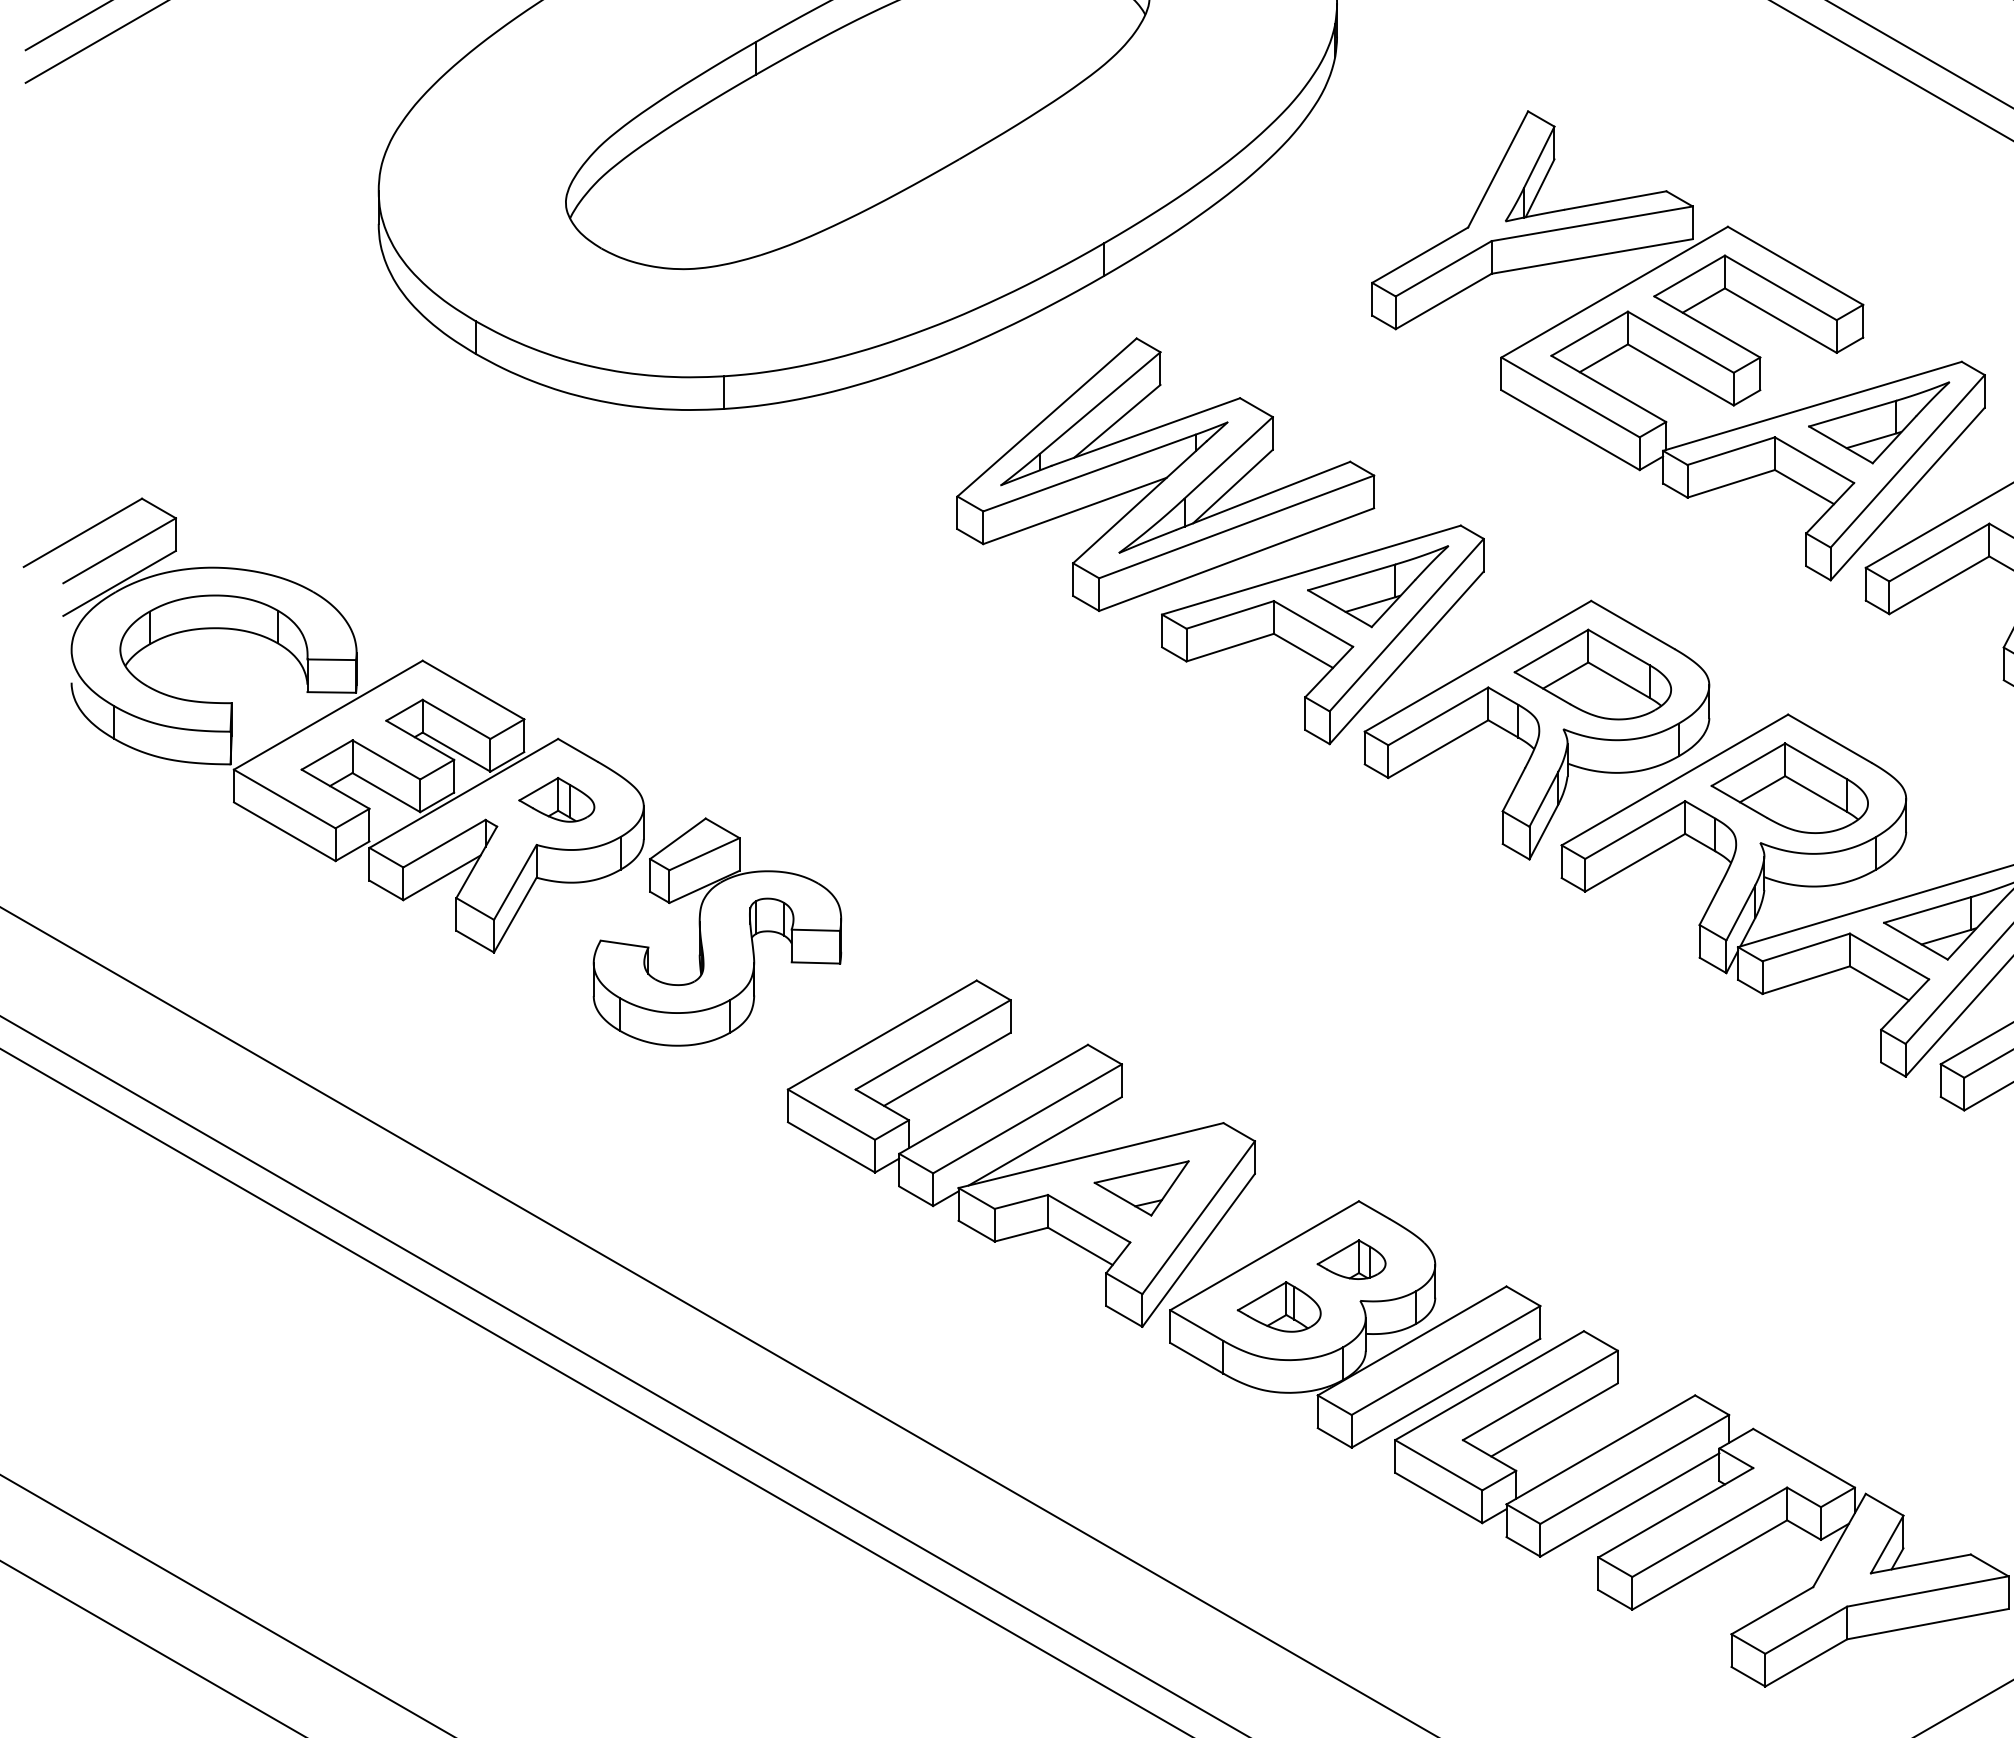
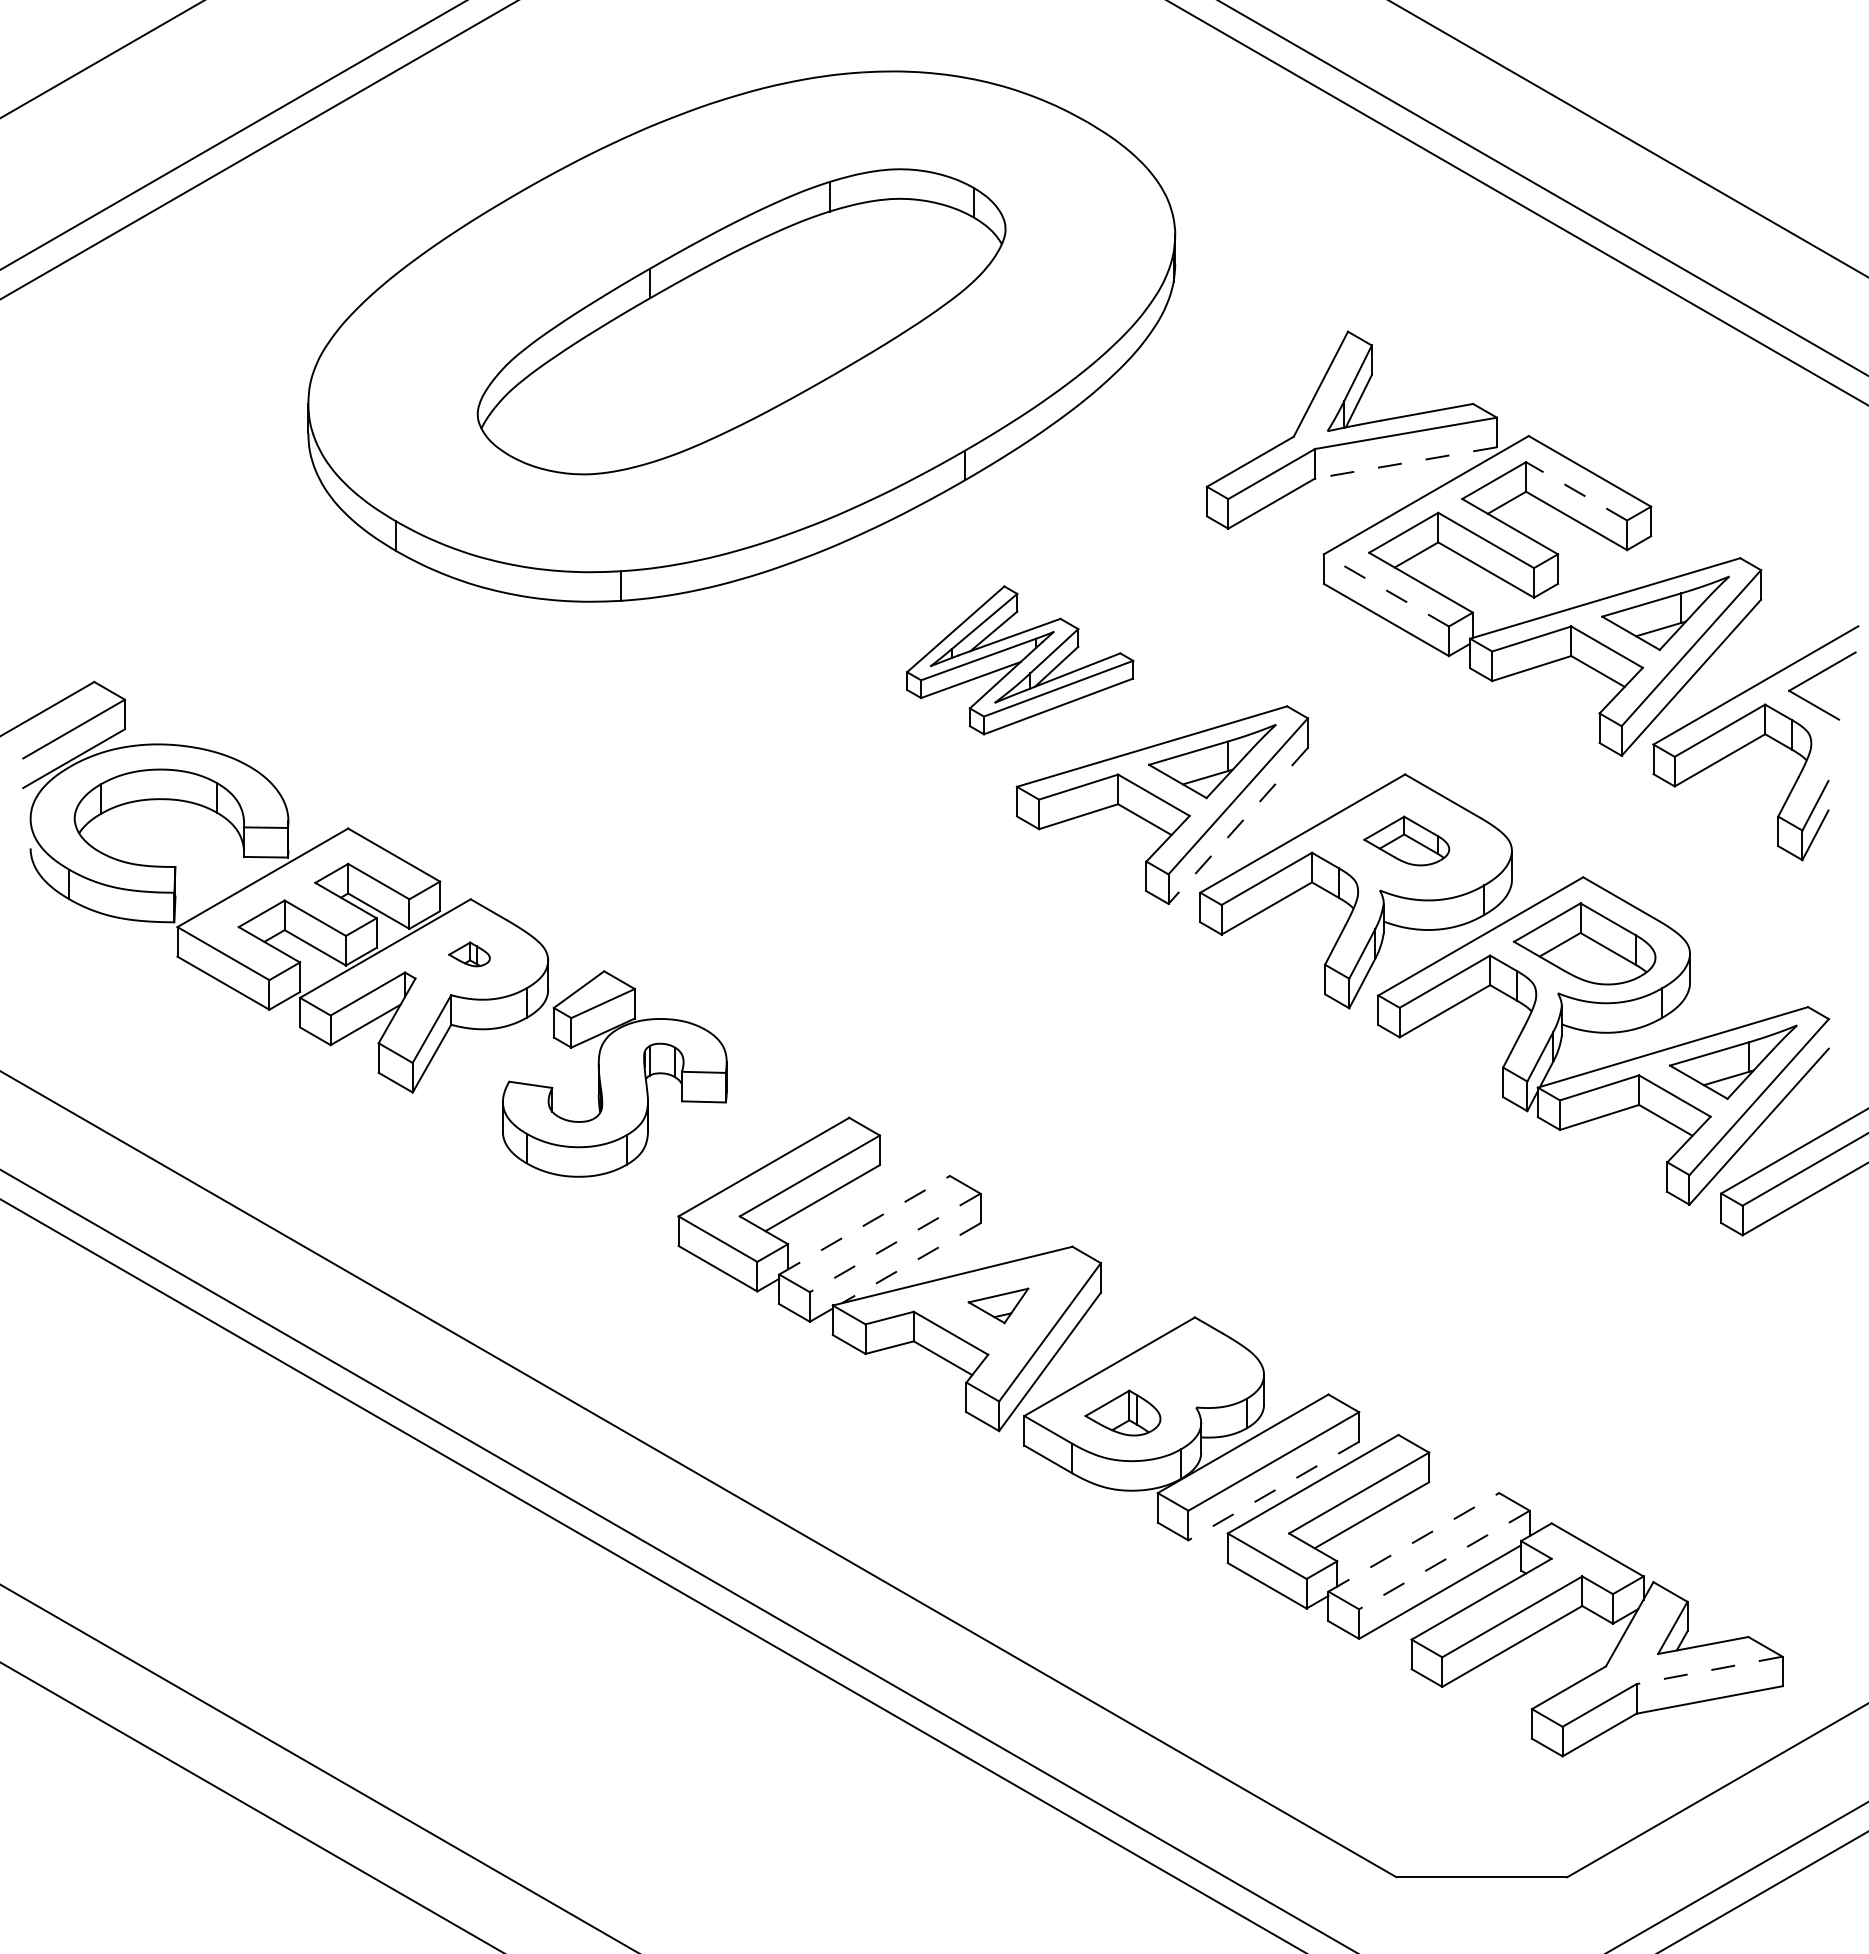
line: (1591, 257) -> (1405, 463), solid -> dashed
line: (1780, 288) -> (1576, 491), solid -> dashed
line: (1570, 397) -> (1386, 590), solid -> dashed
part: (1164, 474) -> (1019, 660), size x0.6
line: (1407, 657) -> (1238, 825), solid -> dashed
part: (1592, 673) -> (1406, 840), size x0.6
part: (556, 799) -> (469, 954), size x0.6
line: (993, 1099) -> (864, 1225), solid -> dashed
line: (1027, 1118) -> (895, 1242), solid -> dashed
line: (1044, 1141) -> (910, 1263), solid -> dashed
part: (1141, 1188) -> (998, 1305), size x0.7
part: (1350, 1258) -> (1187, 1369), removed
line: (1445, 1393) -> (1273, 1491), solid -> dashed
line: (1600, 1450) -> (1413, 1542), solid -> dashed
line: (1634, 1469) -> (1444, 1560), solid -> dashed
line: (1927, 1591) -> (1709, 1670), solid -> dashed

